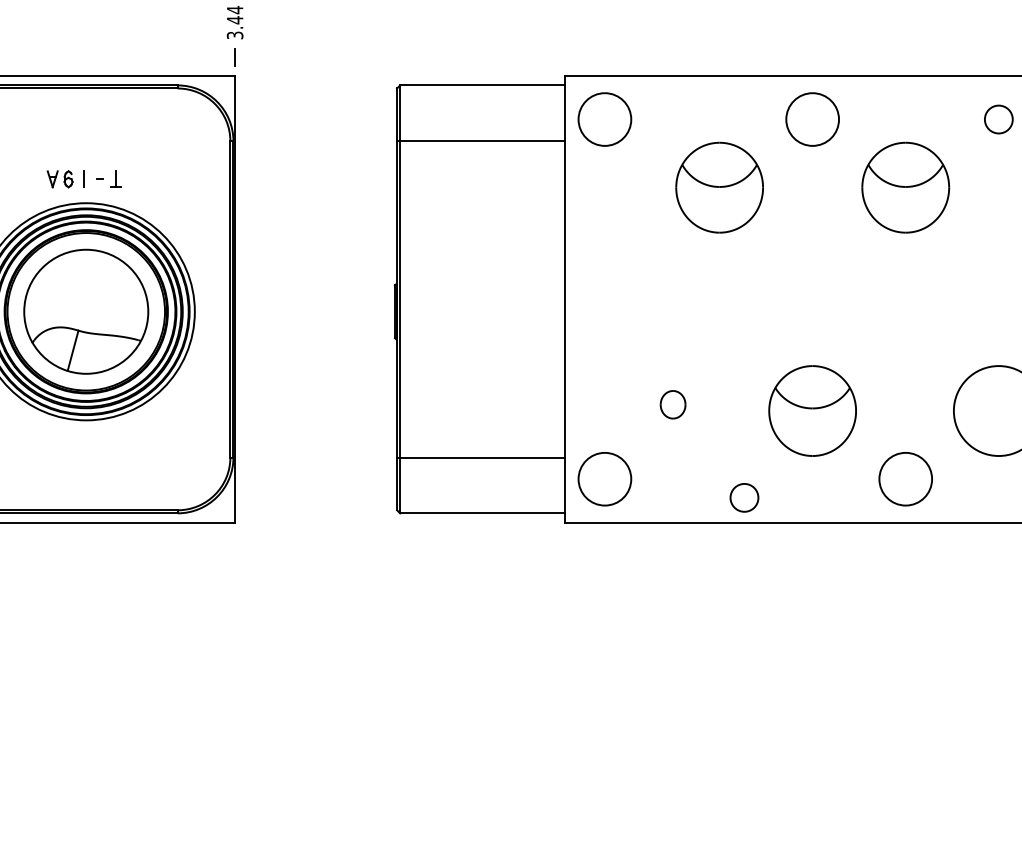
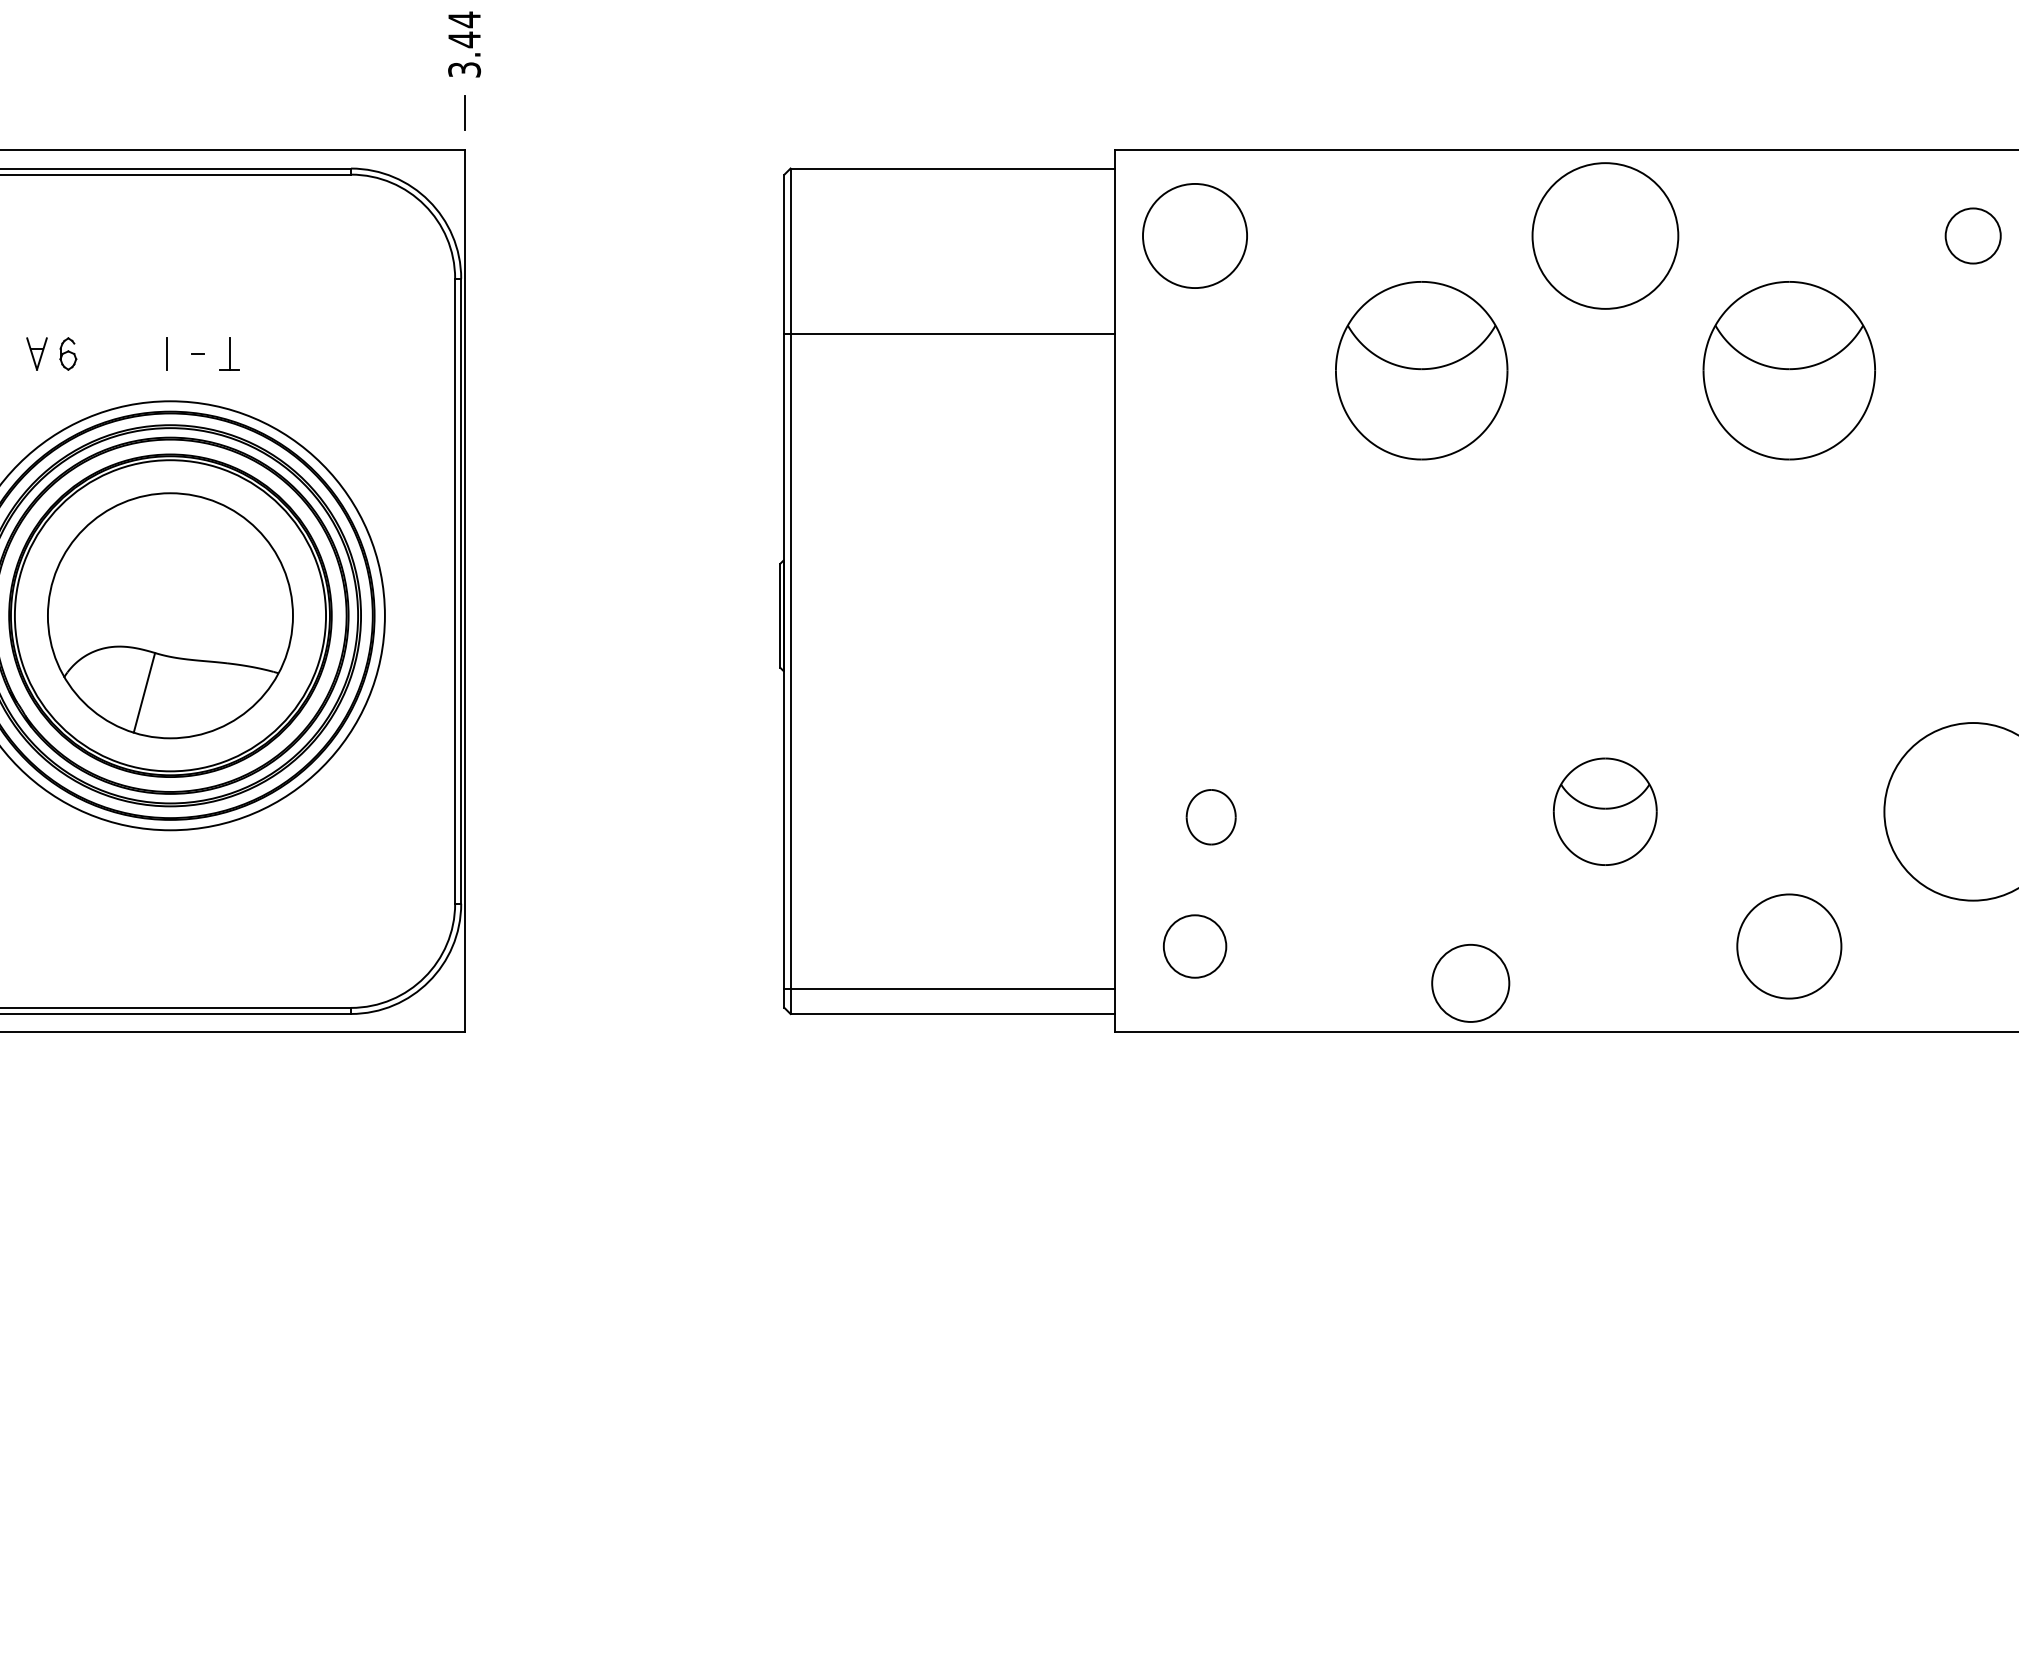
circle: (812, 119) -> (1605, 235), size x1.4
line: (480, 141) -> (949, 334), moved
part: (59, 179) -> (50, 354), moved
part: (672, 404) -> (1210, 816), moved
part: (812, 410) -> (1605, 810), size x0.6
line: (480, 457) -> (949, 988), moved
circle: (604, 478) -> (1194, 945), size x0.6
circle: (744, 497) -> (1470, 982), size x1.4

